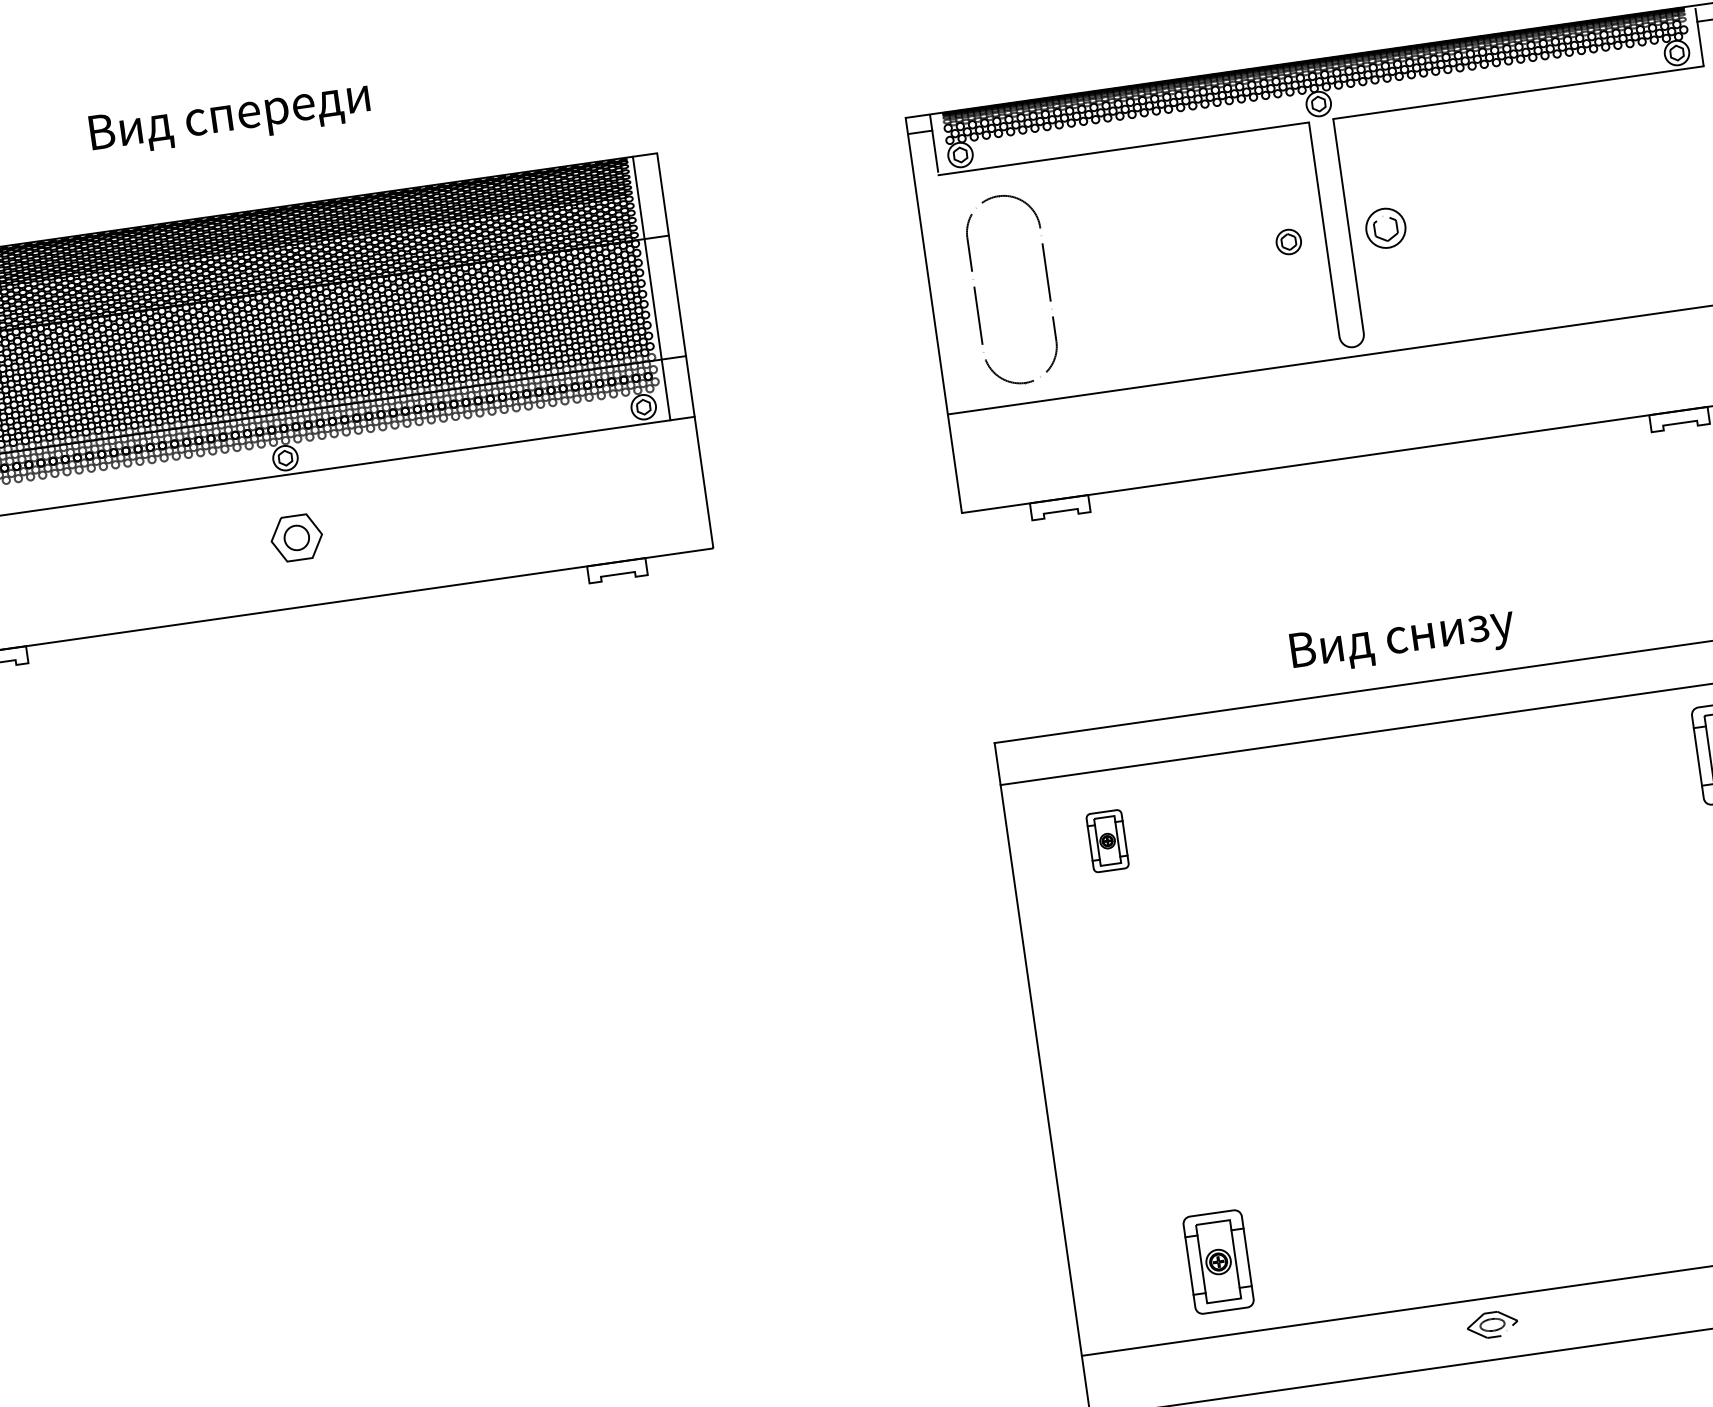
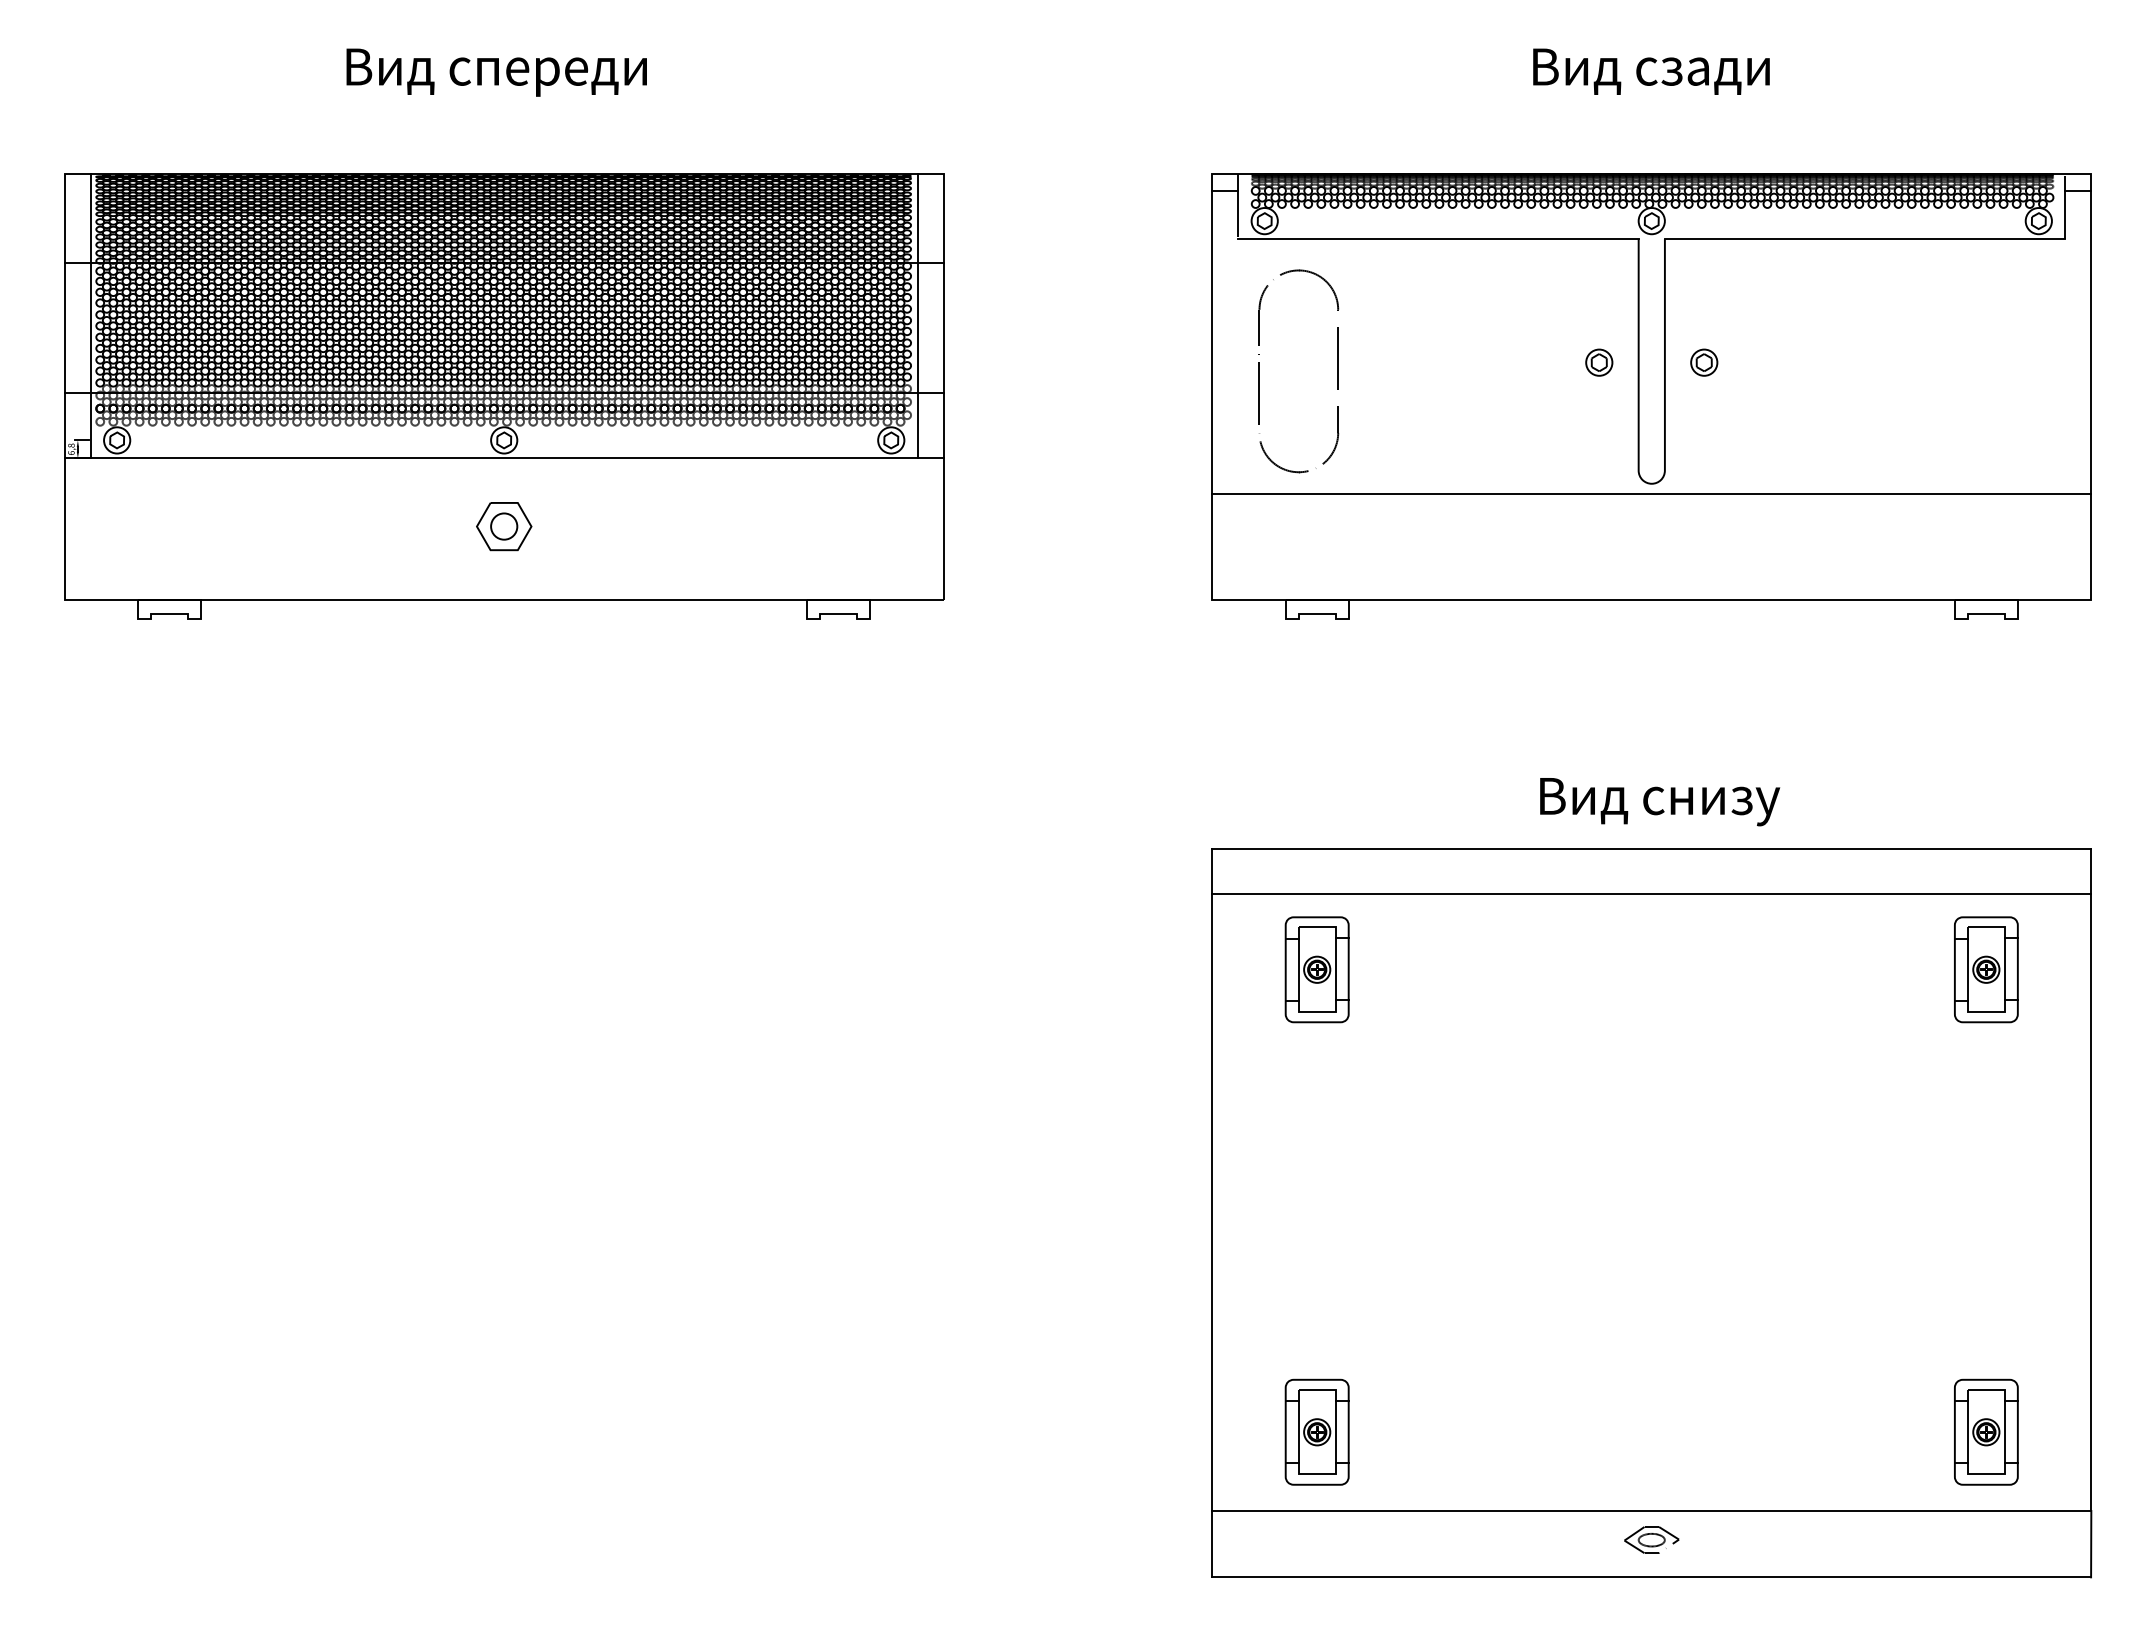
part: (1386, 227) -> (1704, 362), size x0.62
part: (1107, 840) -> (1316, 969), size x1.67
part: (1217, 1261) -> (1316, 1431), moved

